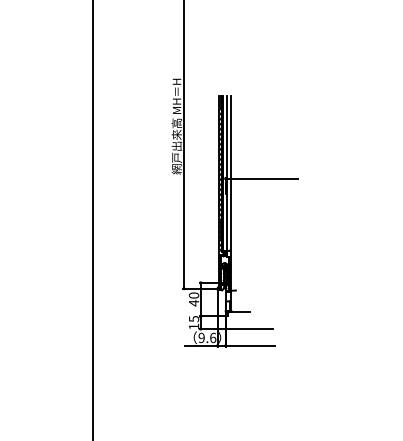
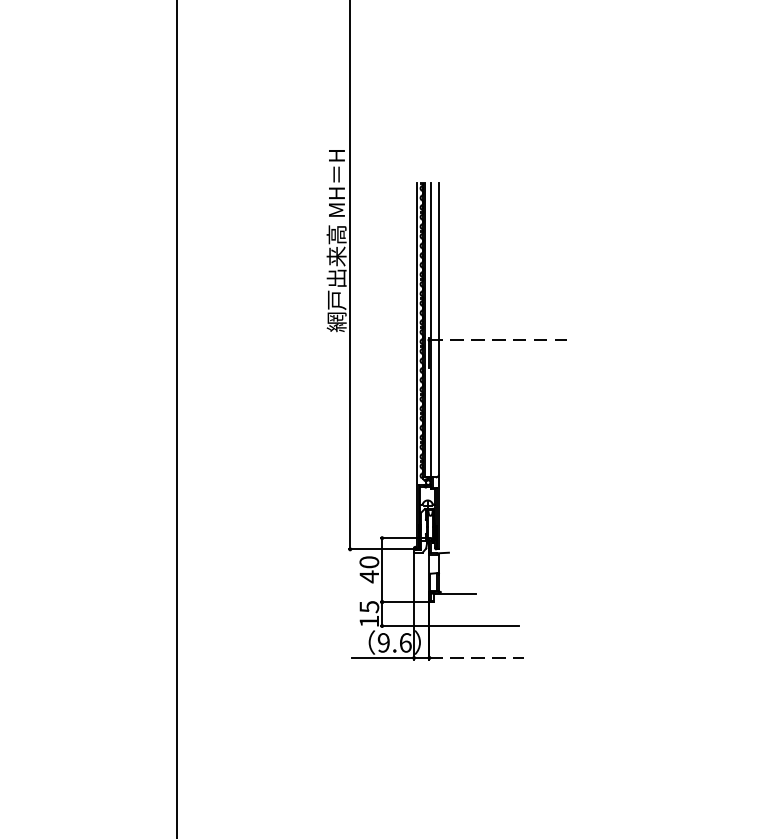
line: (262, 178) -> (499, 339), solid -> dashed
line: (250, 345) -> (476, 657), solid -> dashed

